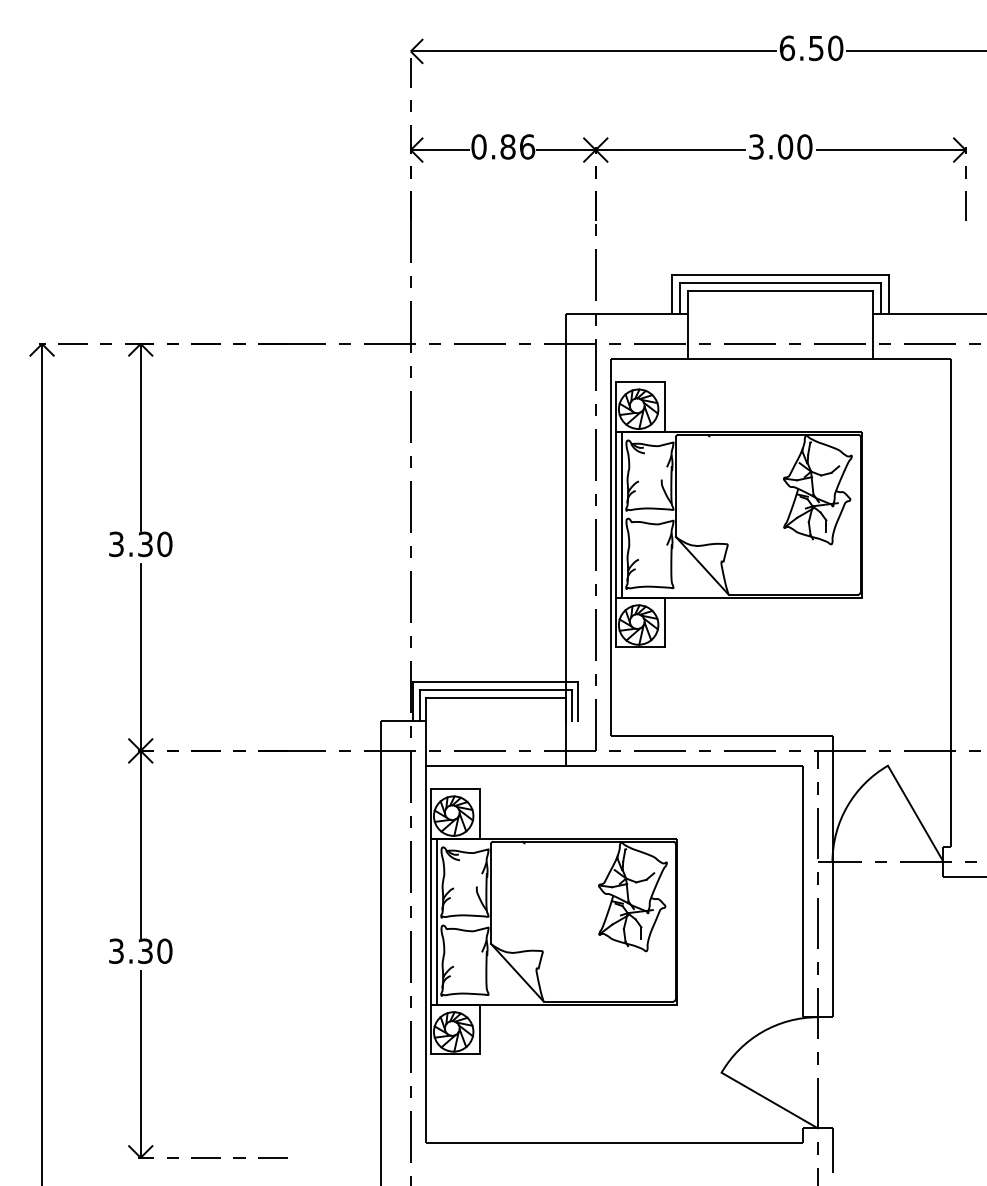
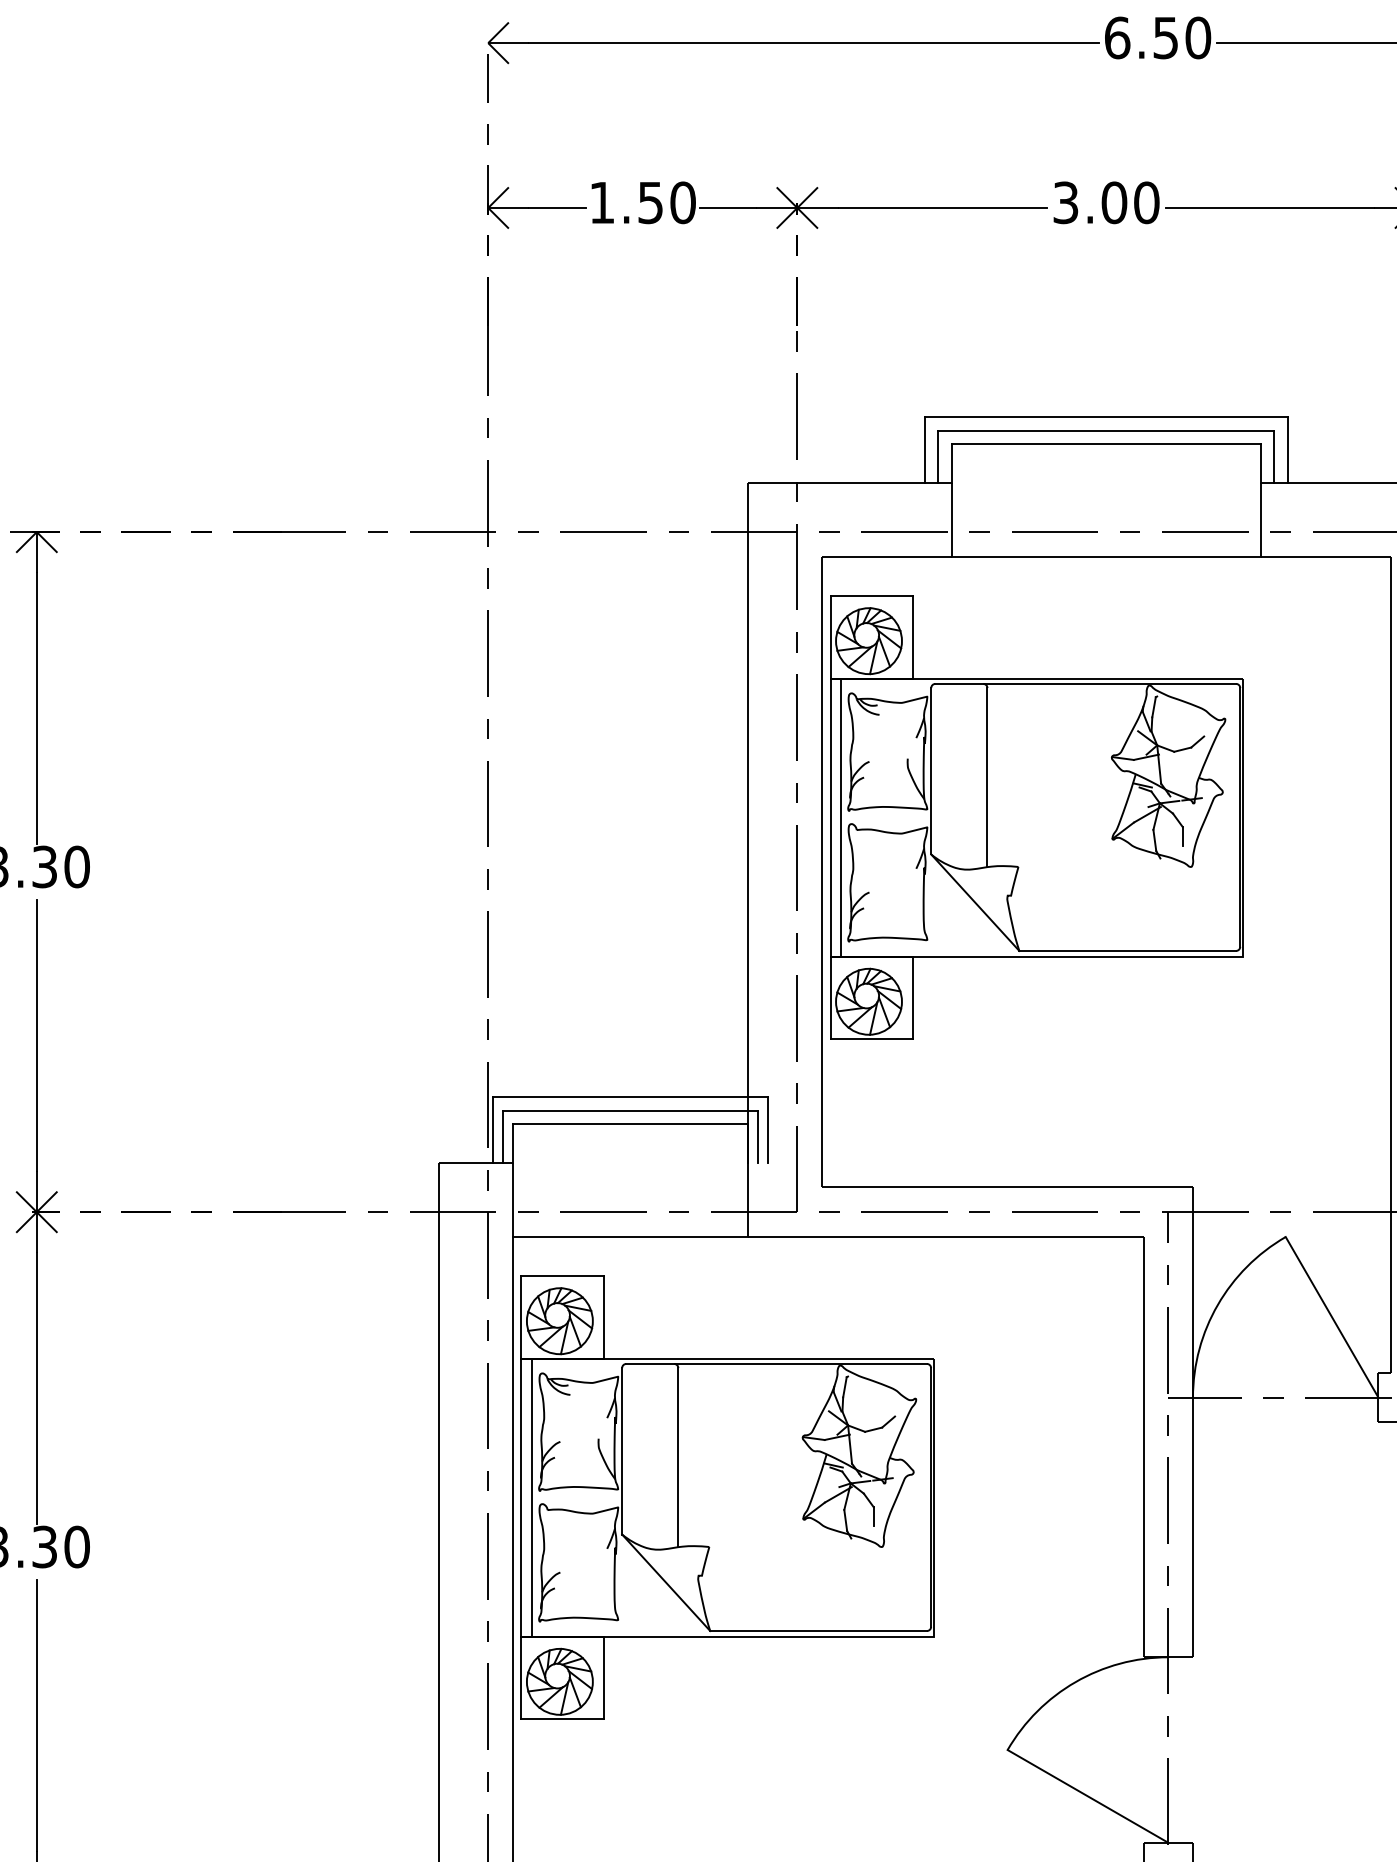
text: (503, 146) -> (643, 202), 0.86 -> 1.50
line: (709, 490) -> (987, 776), added
line: (524, 897) -> (678, 1457), added

